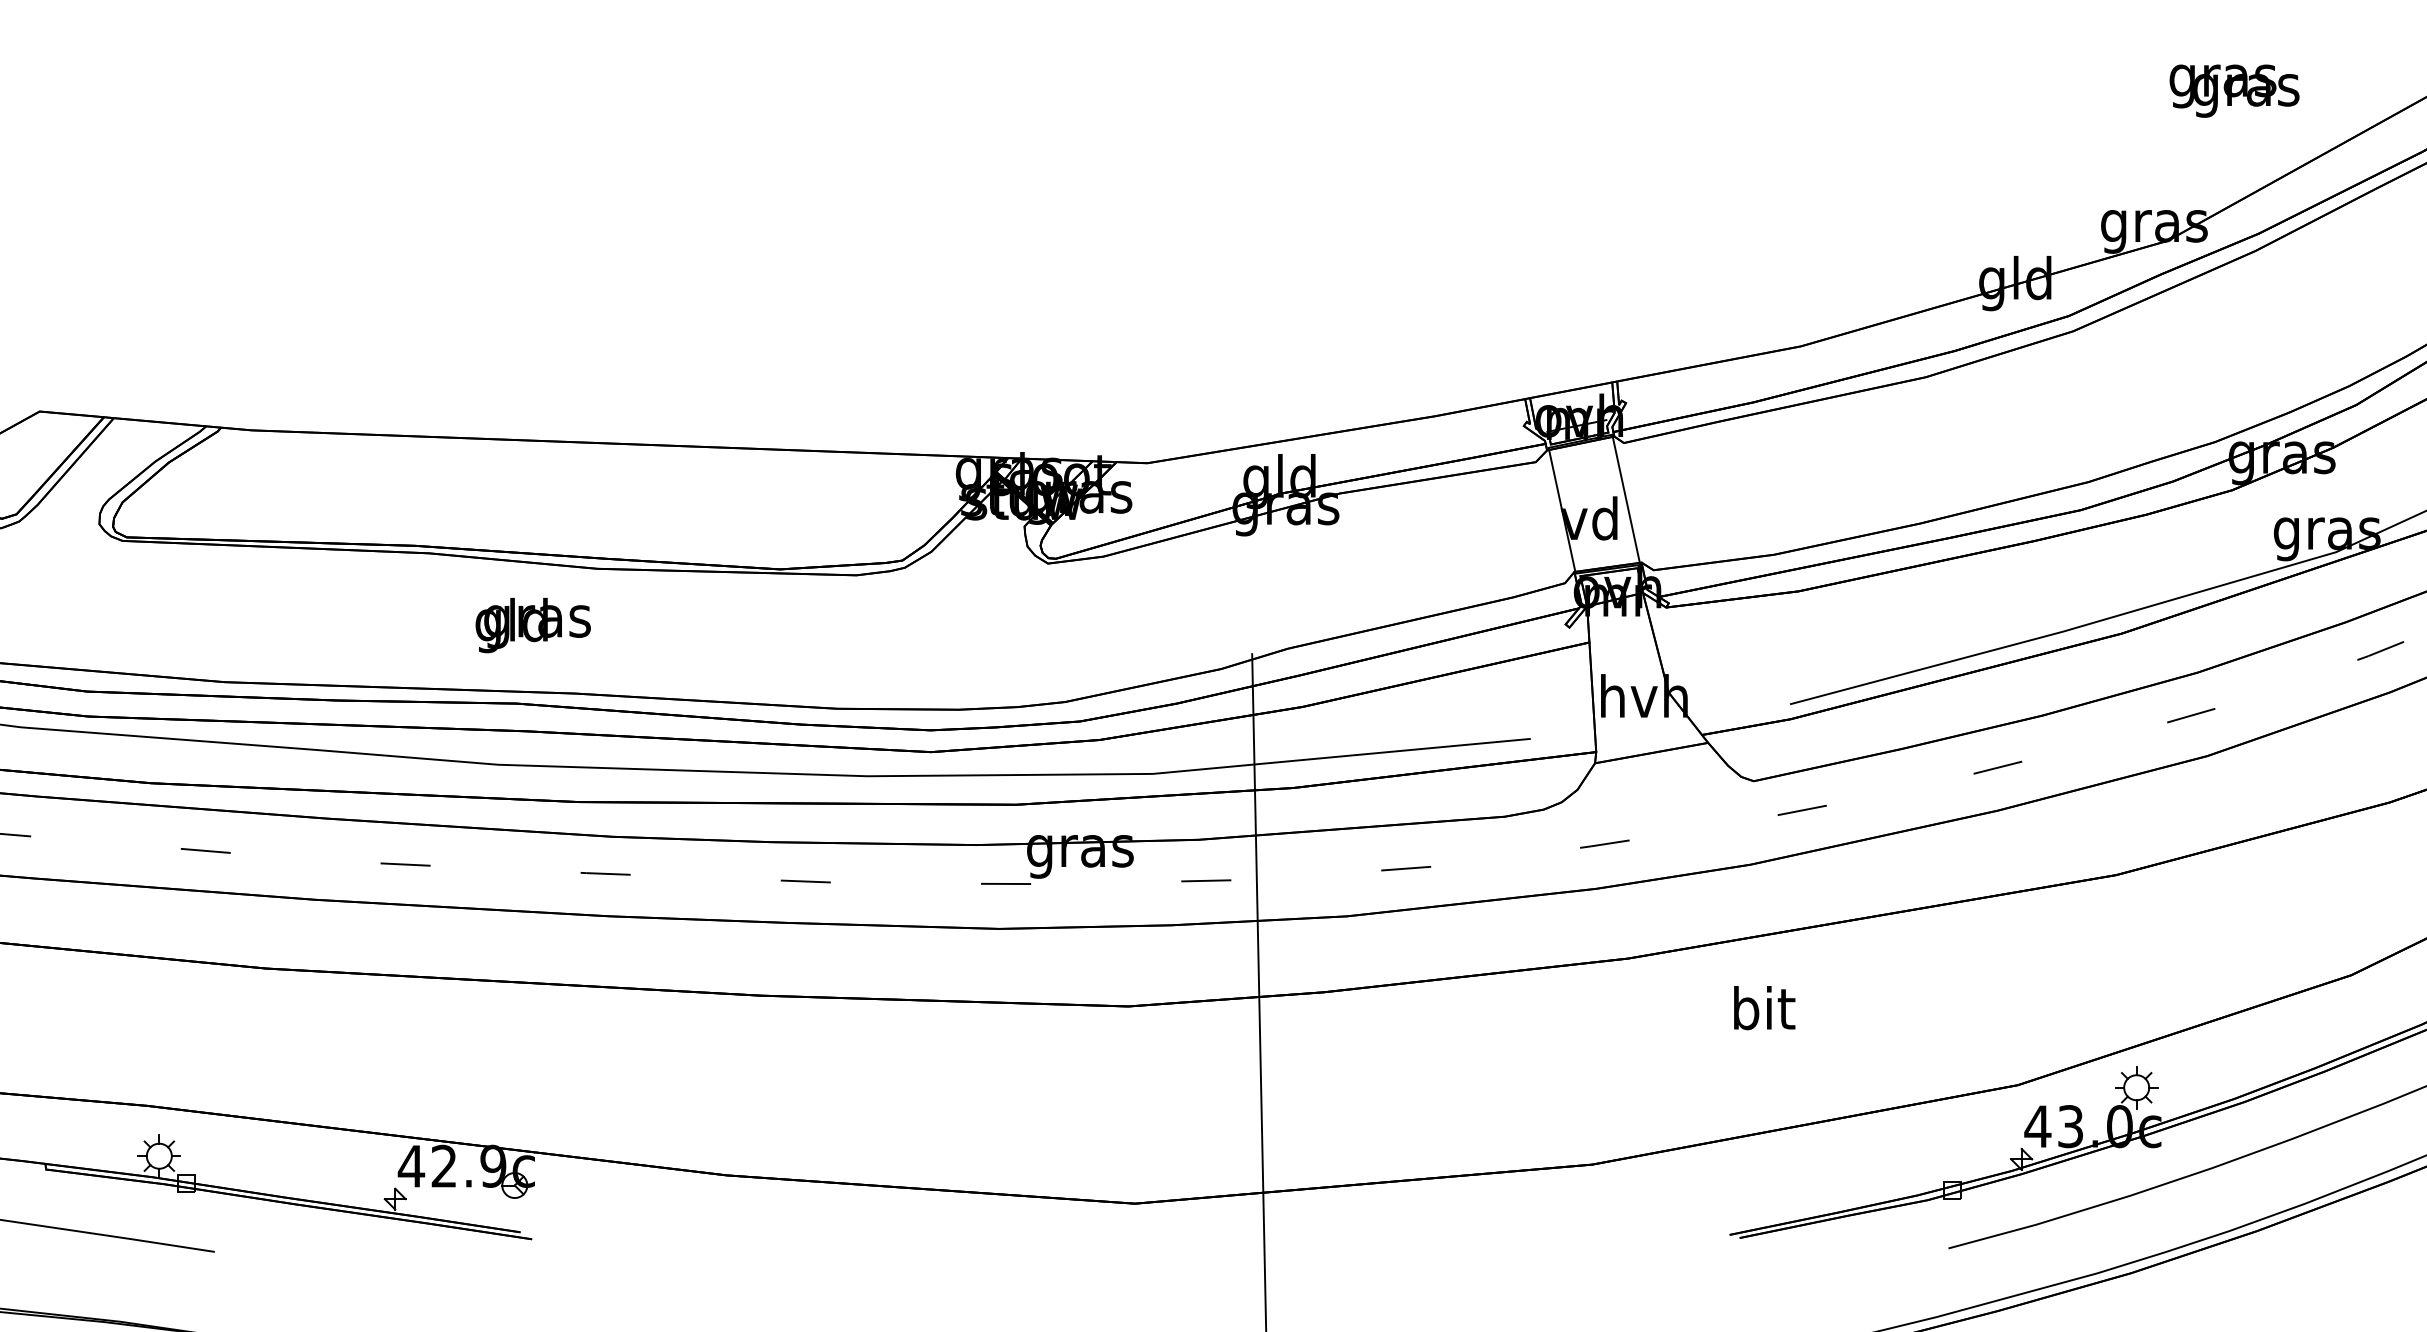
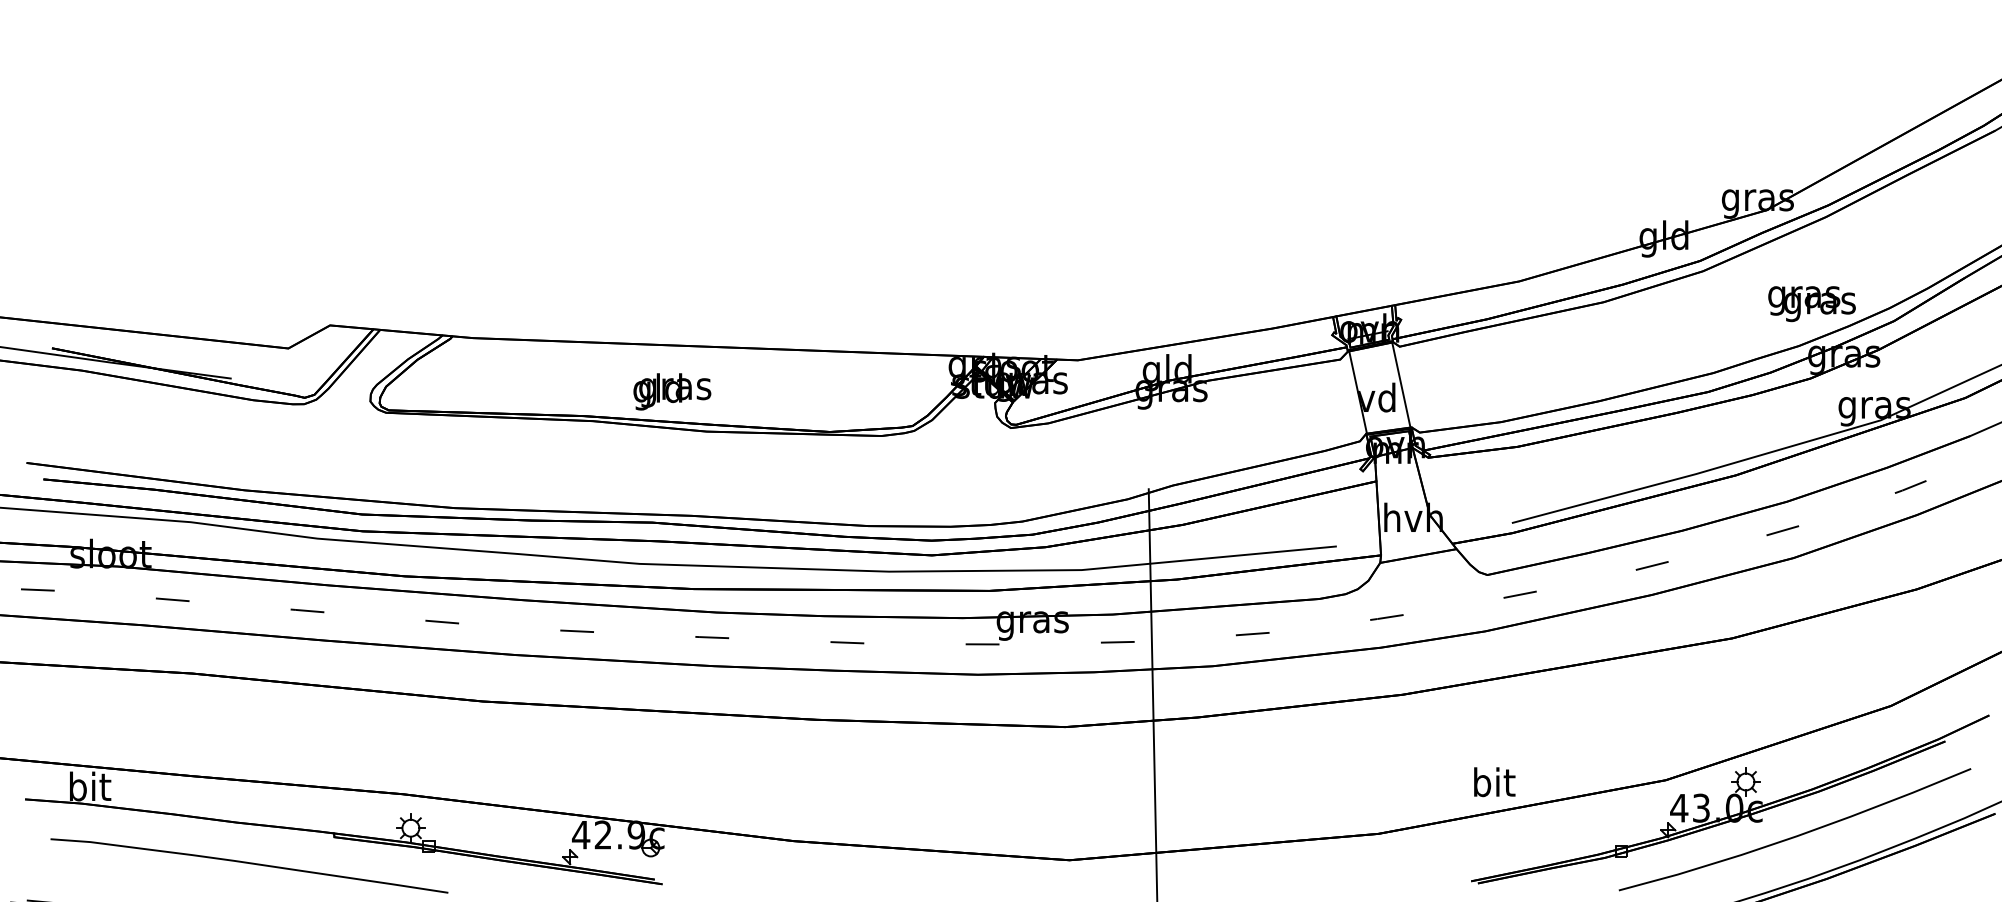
text: (2233, 91) -> (1811, 304), moved
text: (533, 624) -> (672, 391), moved
text: (1764, 1008) -> (1494, 782), moved

